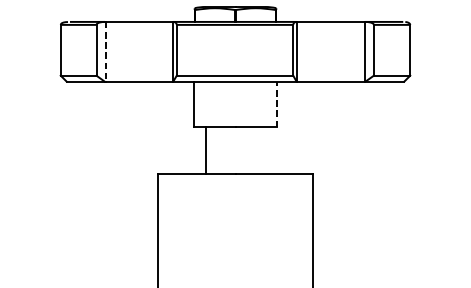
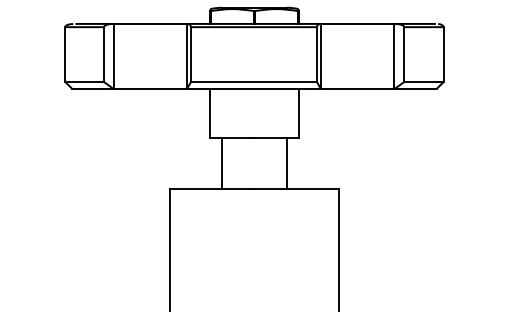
line: (105, 52) -> (113, 56), dashed -> solid
line: (277, 104) -> (299, 113), dashed -> solid
line: (265, 150) -> (286, 162), added

